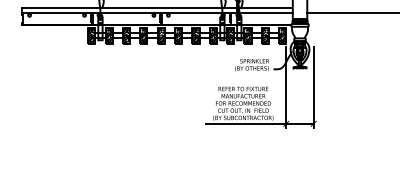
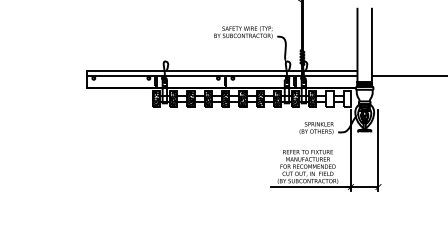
hatch: (264, 36) -> (329, 99), removed
hatch: (281, 36) -> (346, 99), removed

